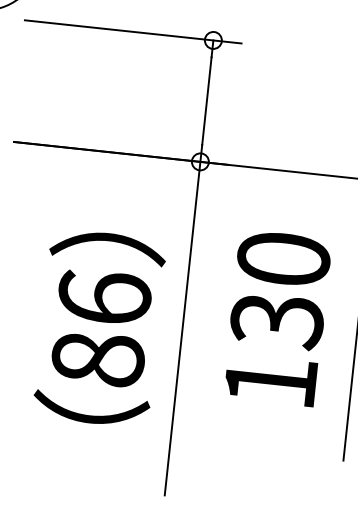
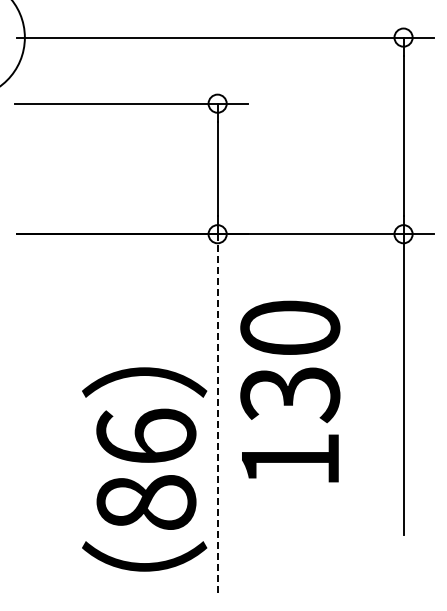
text: (277, 318) -> (290, 391), moved
text: (99, 328) -> (144, 469), moved
line: (182, 328) -> (217, 413), solid -> dashed

